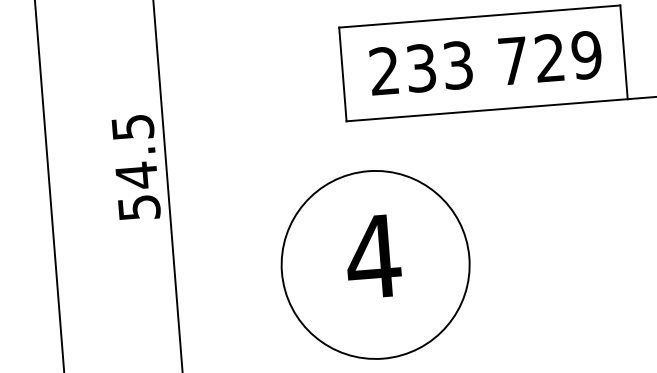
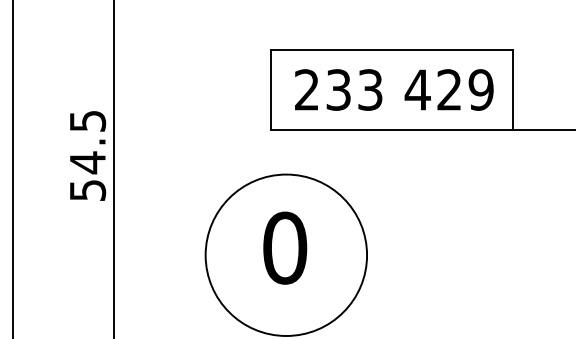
text: (512, 60) -> (417, 89), 729 -> 429
text: (372, 256) -> (284, 247), 4 -> 0

